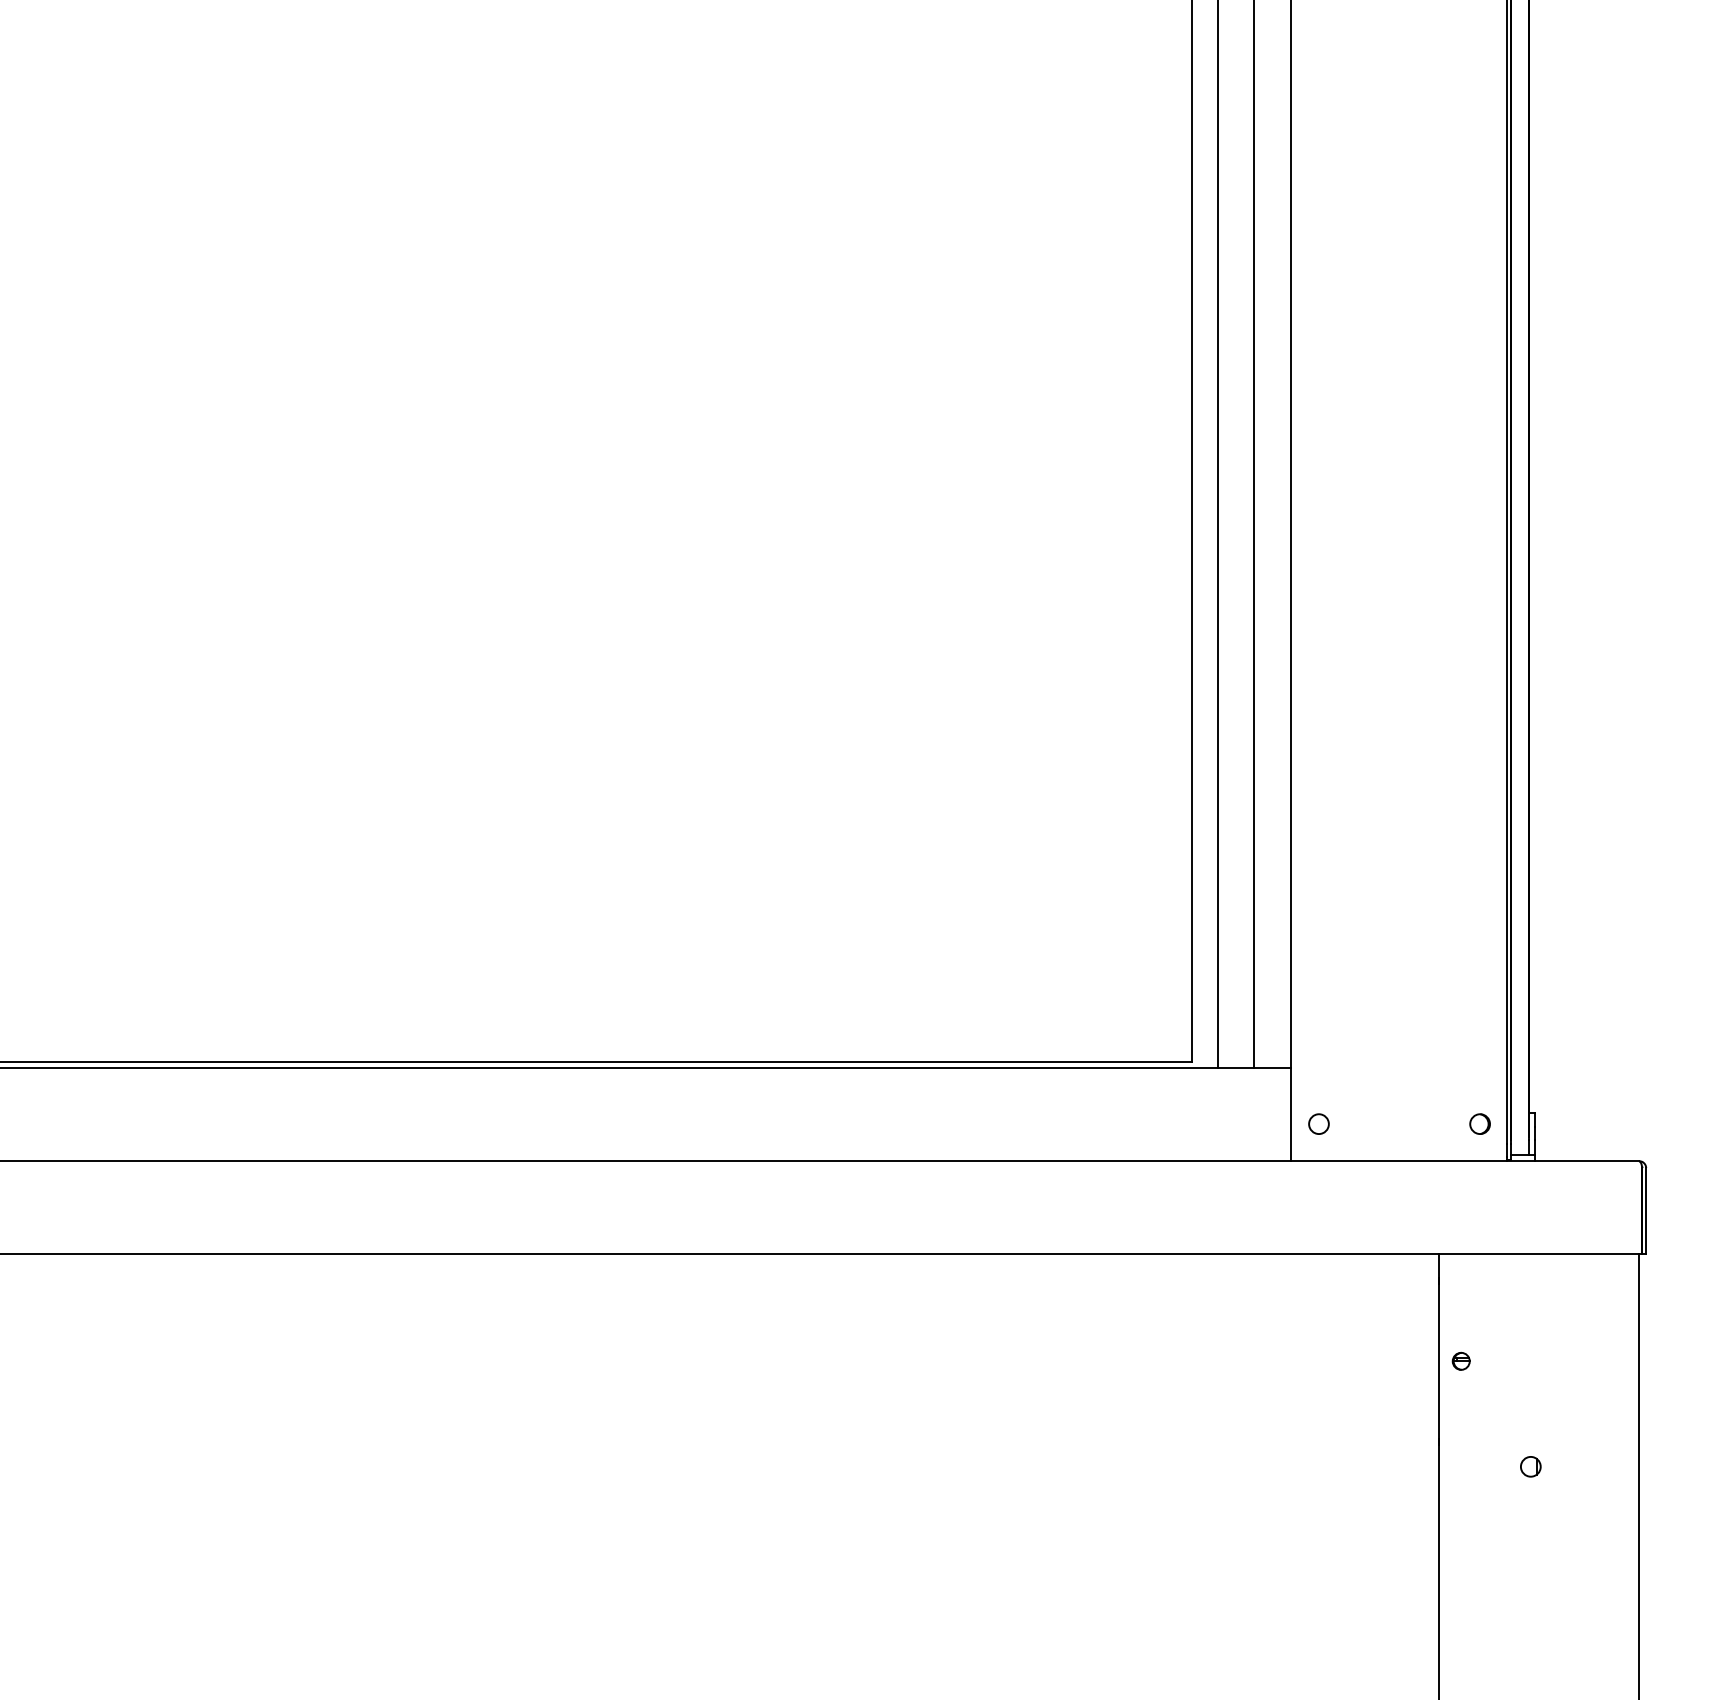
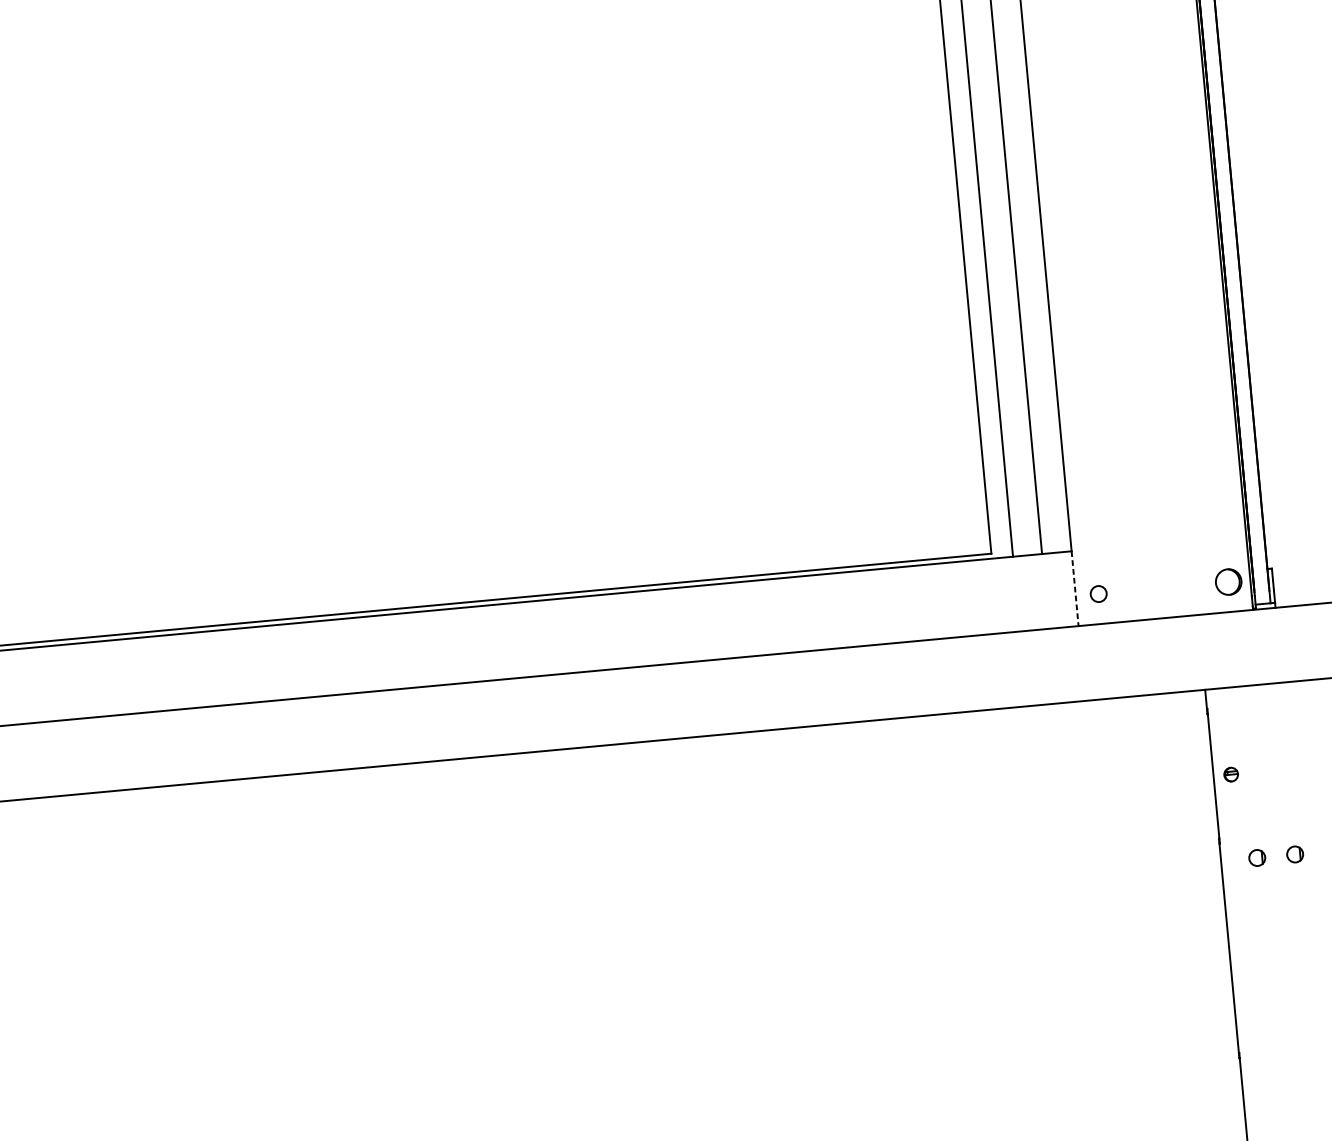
line: (1290, 1115) -> (1075, 589), solid -> dashed
circle: (1479, 1123) -> (1228, 581), size x1.6
part: (1483, 1466) -> (1256, 857), added

